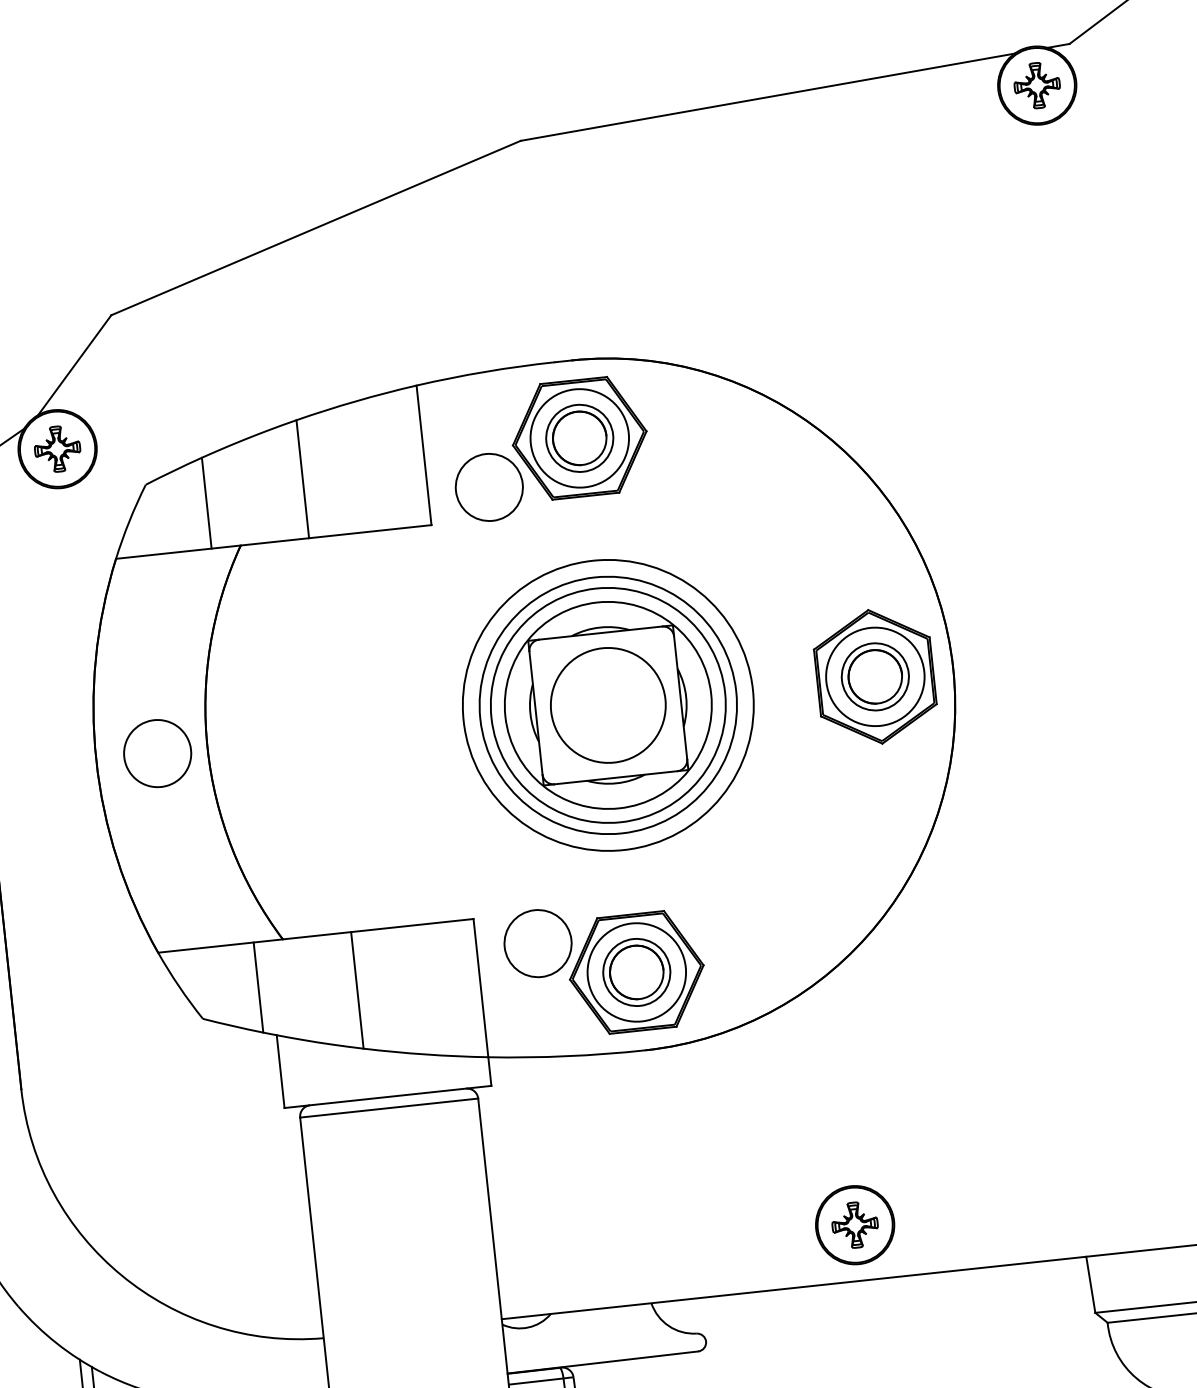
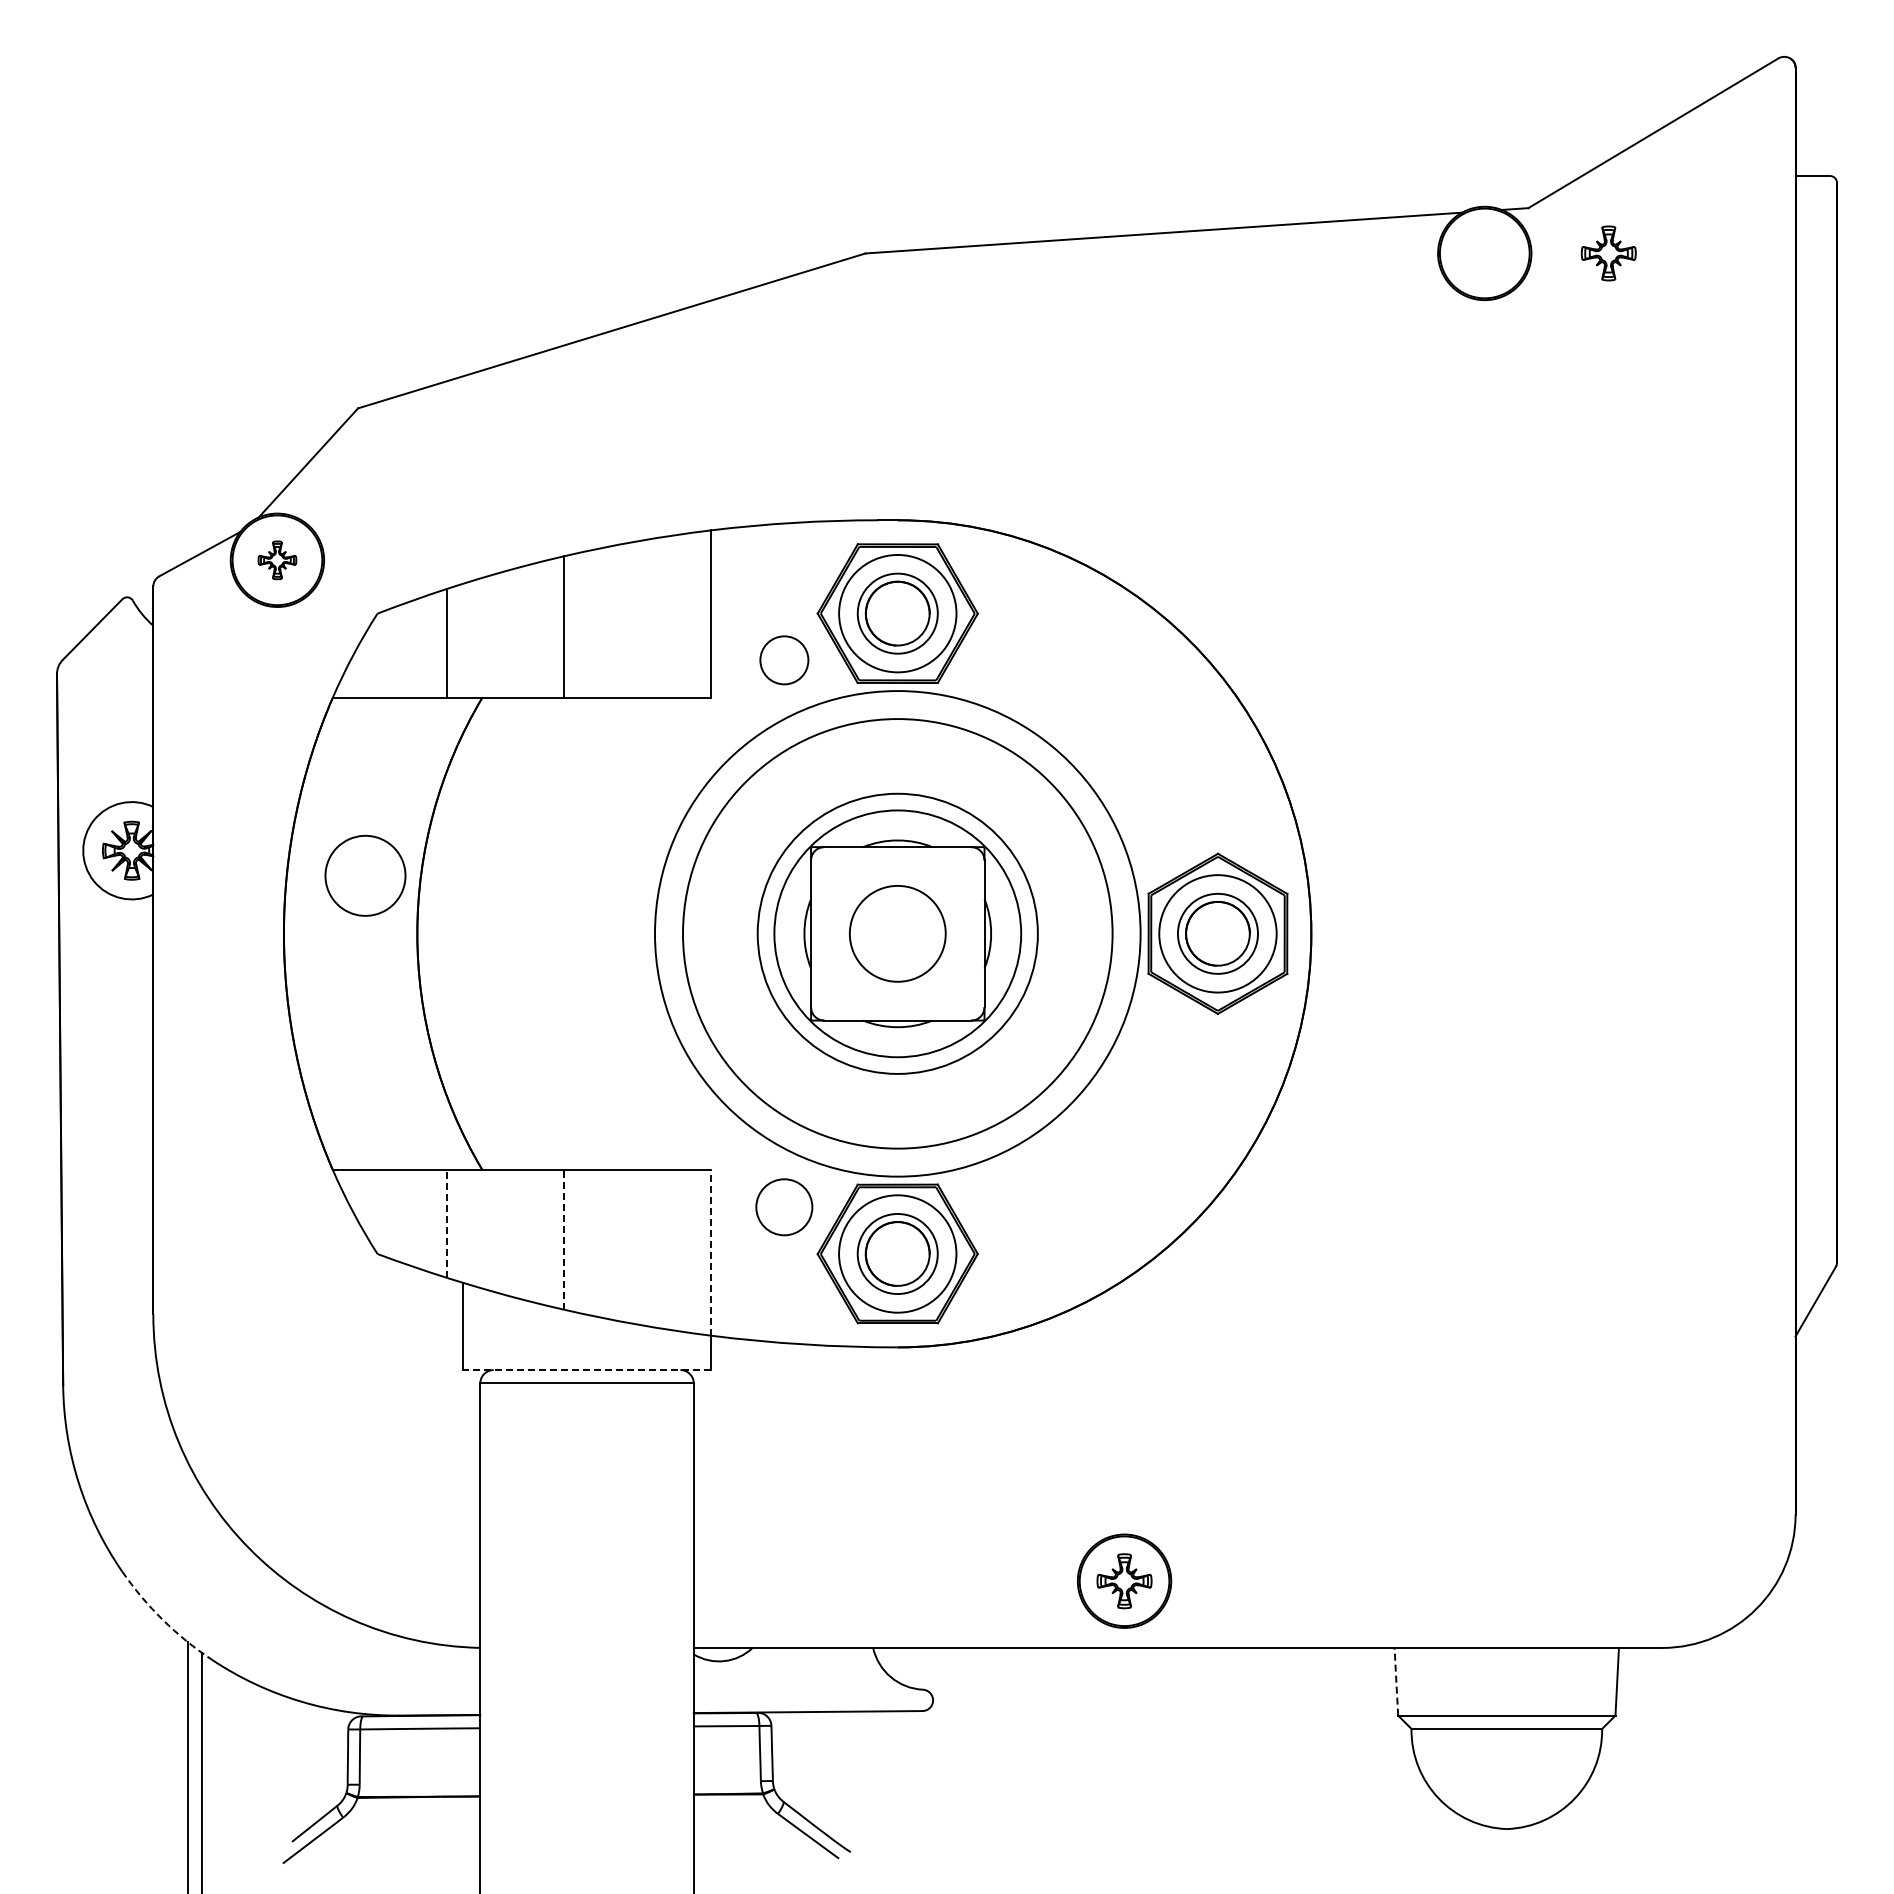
part: (1037, 85) -> (1608, 253), moved
part: (57, 449) -> (277, 560), size x0.7
circle: (489, 487) -> (784, 660), size x0.6
circle: (608, 705) -> (897, 933), size x0.7
circle: (608, 705) -> (897, 933), size x1.4
circle: (608, 705) -> (897, 933), size x1.4
part: (157, 753) -> (365, 875), moved
circle: (538, 943) -> (784, 1207), size x0.7
line: (258, 987) -> (447, 1223), solid -> dashed
line: (480, 987) -> (710, 1252), solid -> dashed
line: (357, 990) -> (564, 1239), solid -> dashed
line: (387, 1097) -> (586, 1370), solid -> dashed
line: (1090, 1284) -> (1396, 1681), solid -> dashed
arc: (56, 1342) -> (162, 1619), solid -> dashed

